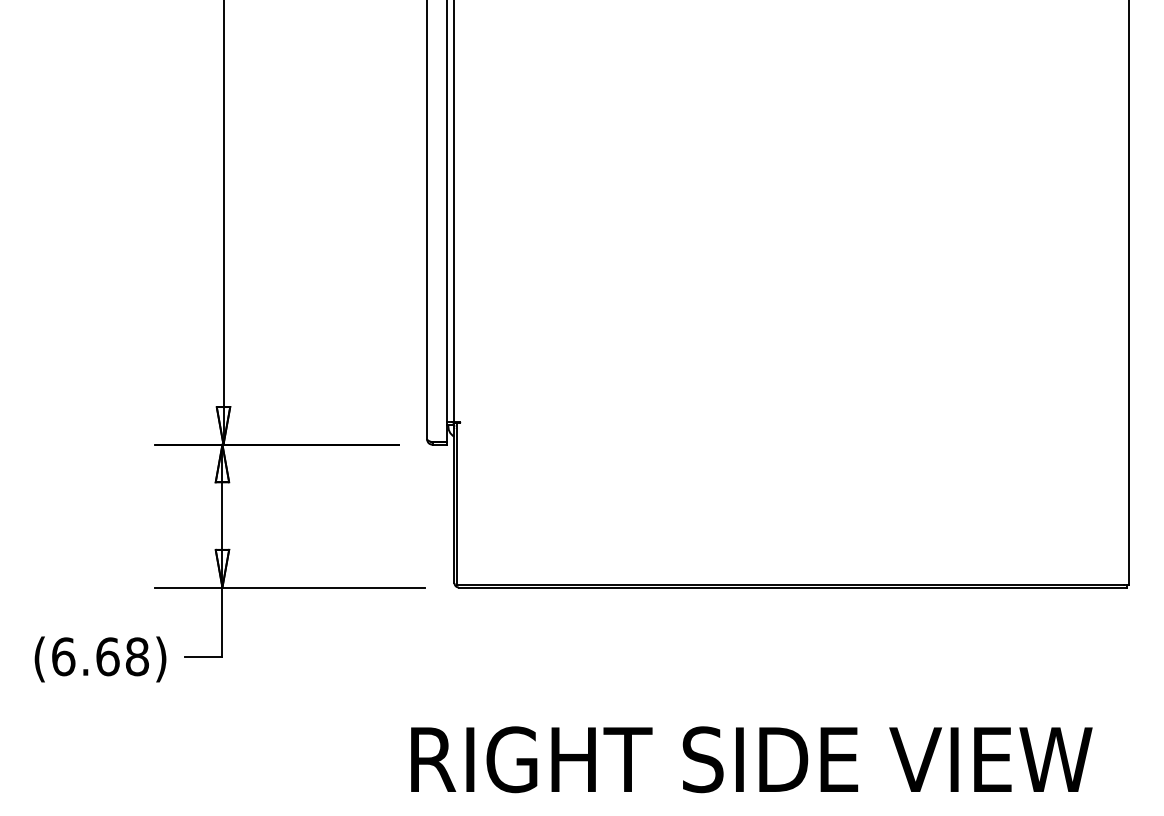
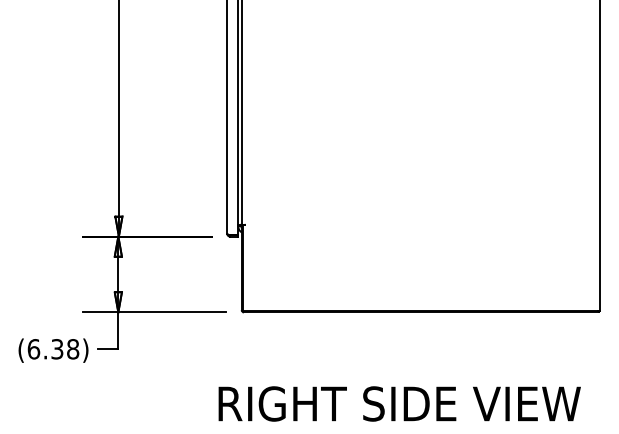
text: (107, 657) -> (57, 349), (6.68) -> (6.38)

